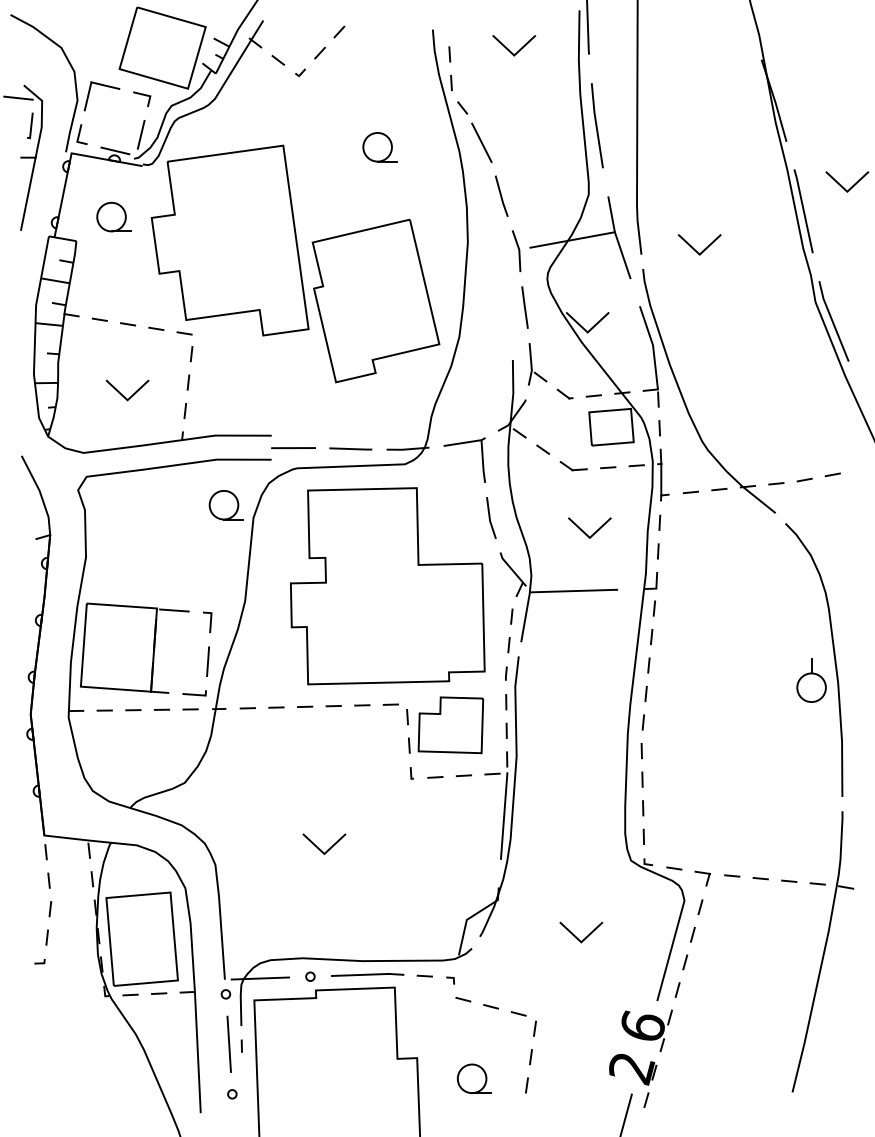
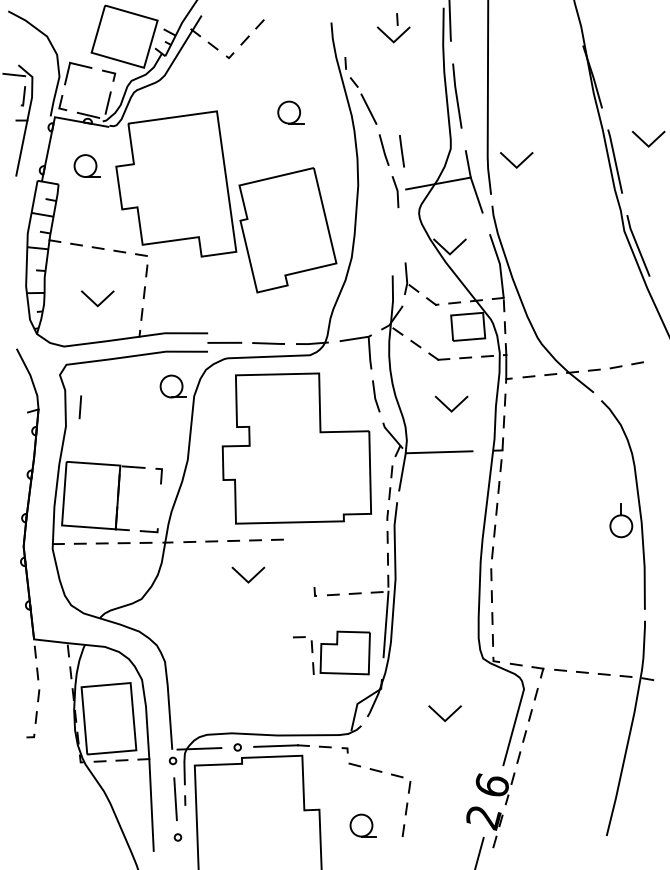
line: (449, 54) -> (397, 19), moved
line: (695, 249) -> (513, 163), moved
line: (524, 307) -> (401, 151), moved
line: (208, 661) -> (80, 407), moved
part: (432, 724) -> (331, 652), moved
line: (319, 847) -> (244, 577), moved

